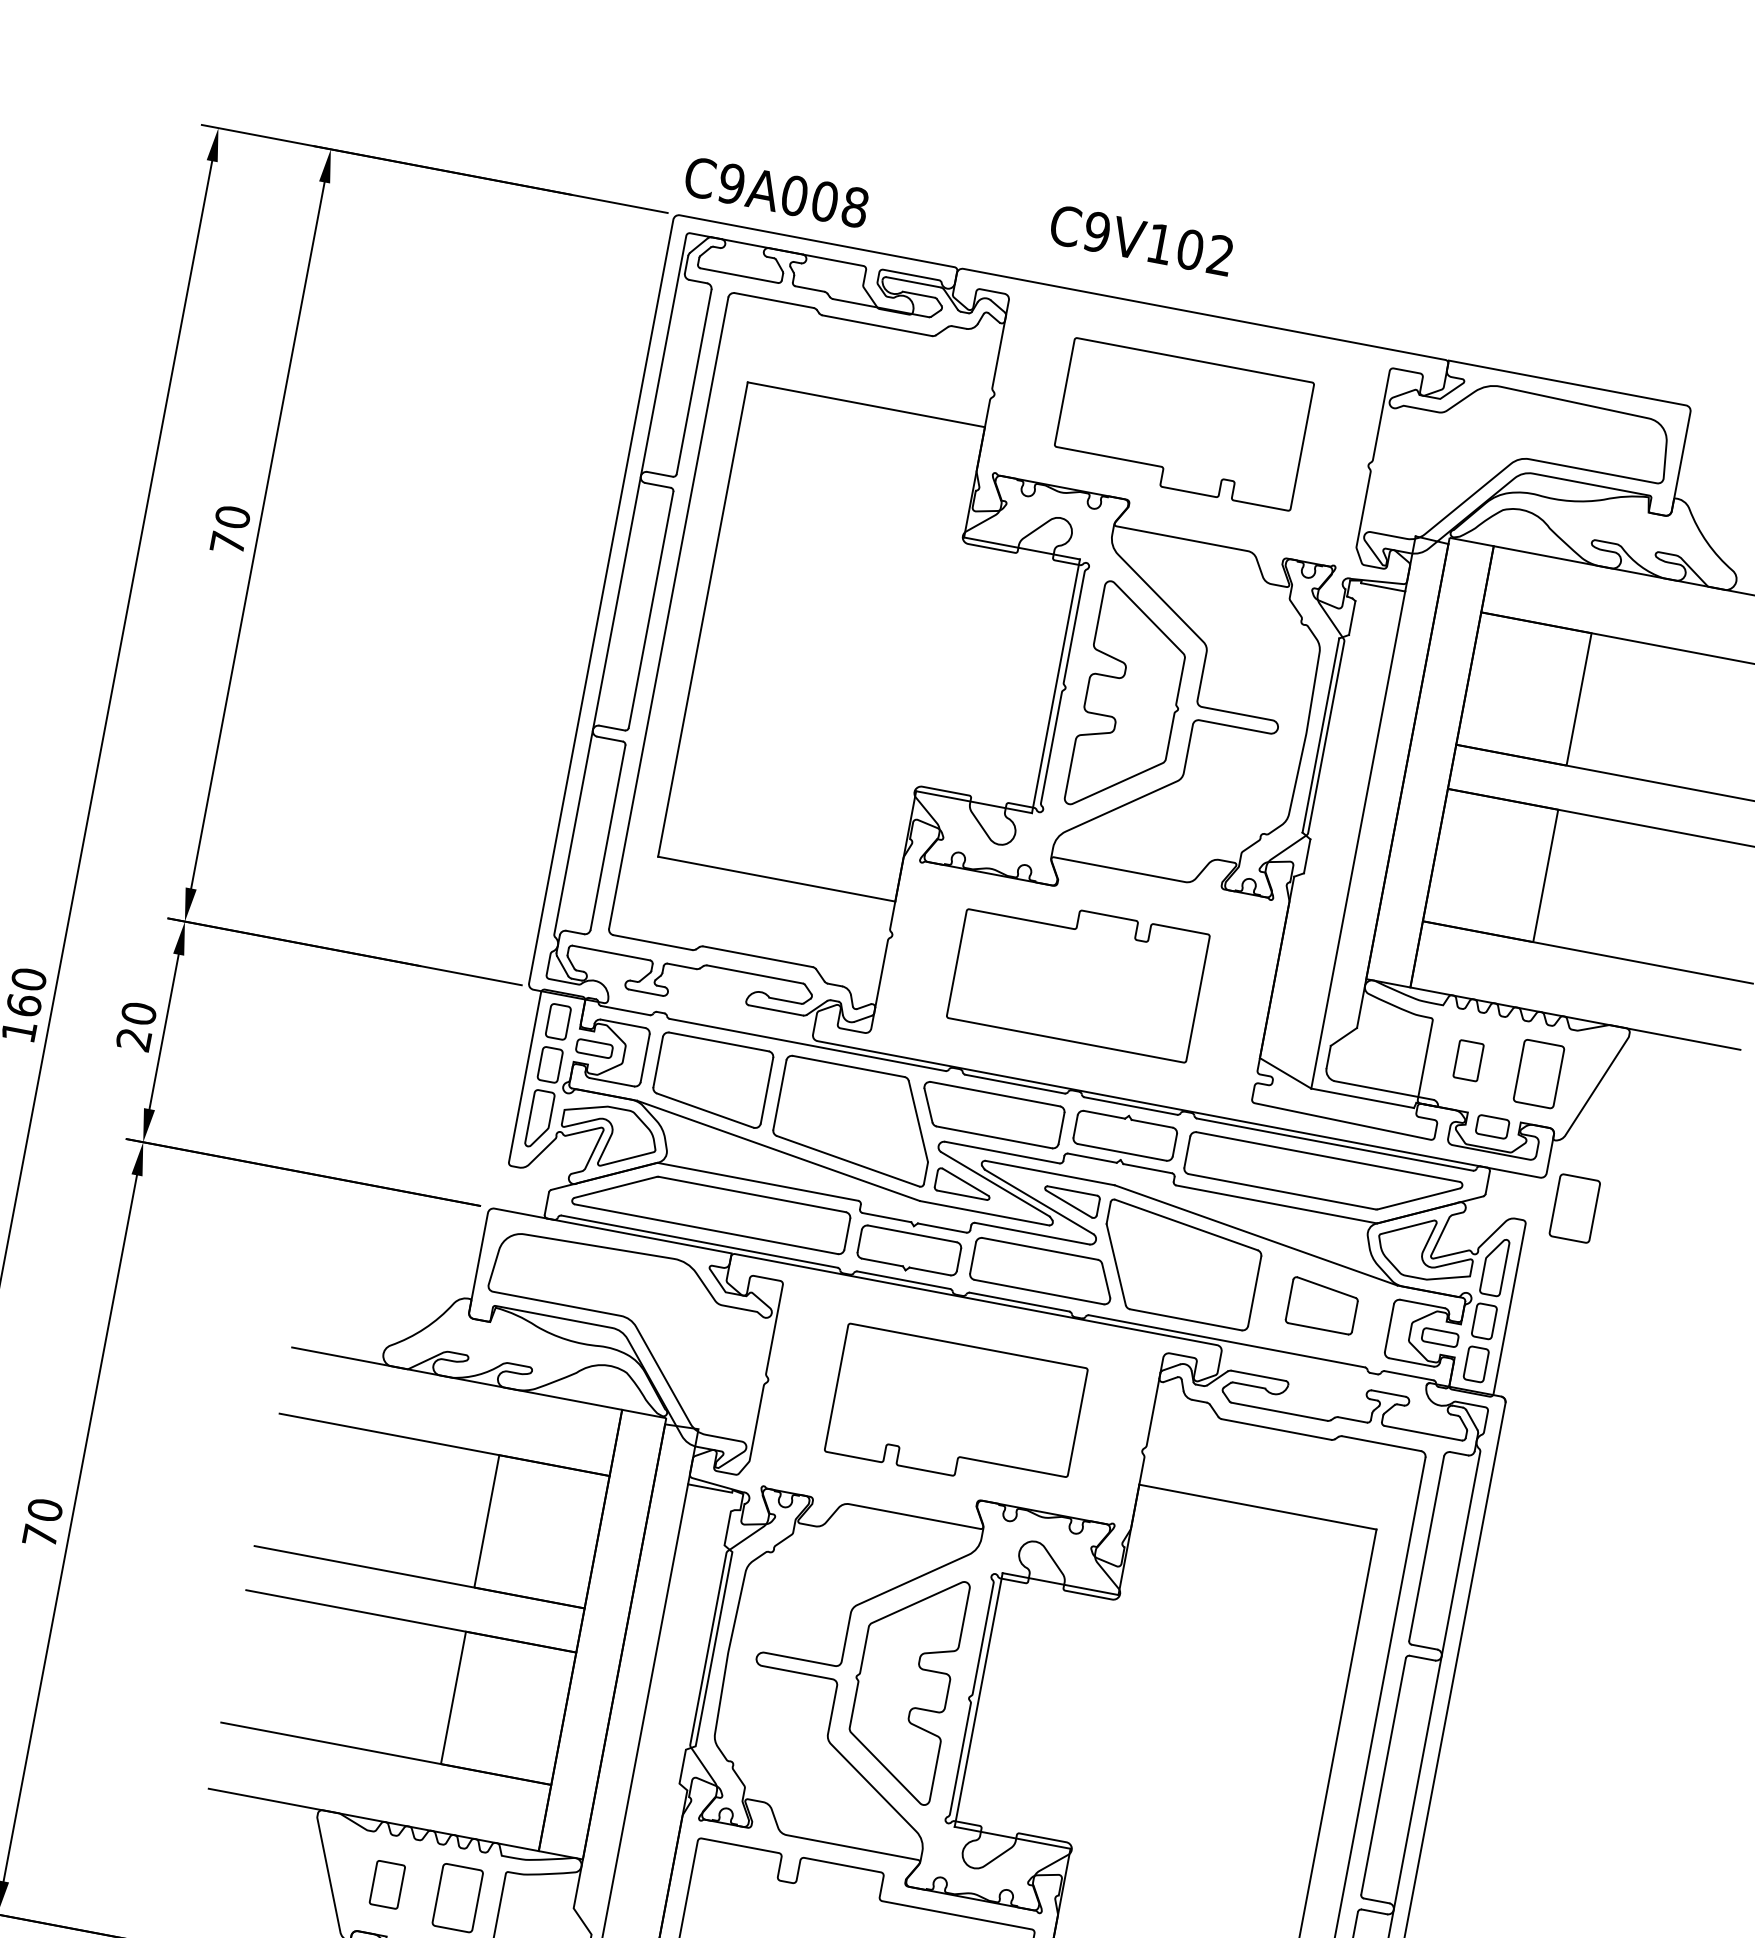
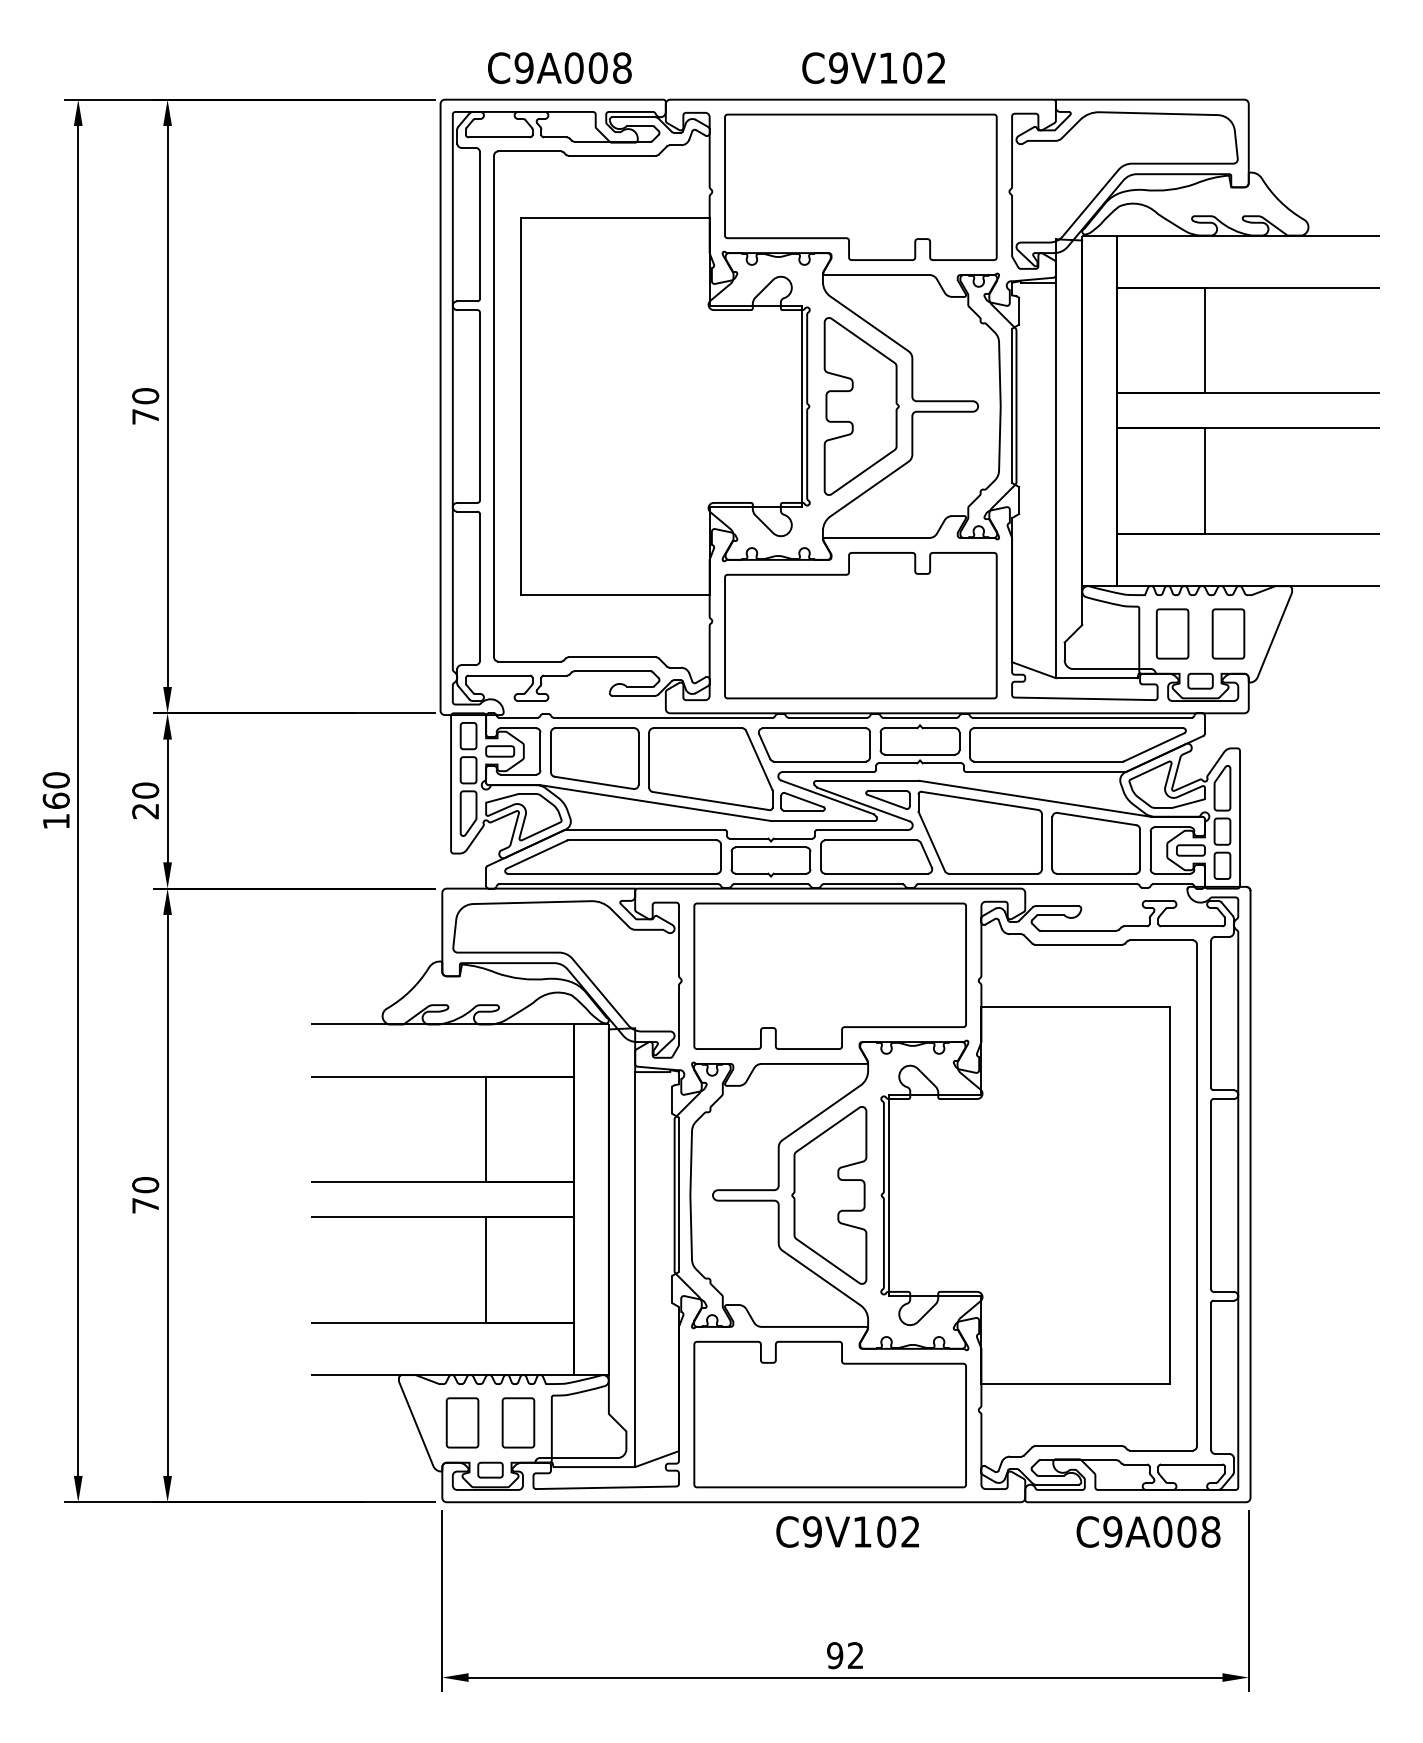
text: (776, 191) -> (559, 67), moved
text: (1141, 239) -> (873, 67), moved
part: (1182, 423) -> (860, 186), size x1.43
part: (1077, 975) -> (860, 625), size x1.43
part: (1468, 1060) -> (1172, 633), size x1.67
part: (1574, 1207) -> (1275, 731), removed
part: (1322, 1304) -> (1095, 842), size x1.67
part: (955, 1408) -> (829, 975), size x1.43
part: (387, 1884) -> (462, 1422), size x1.43

